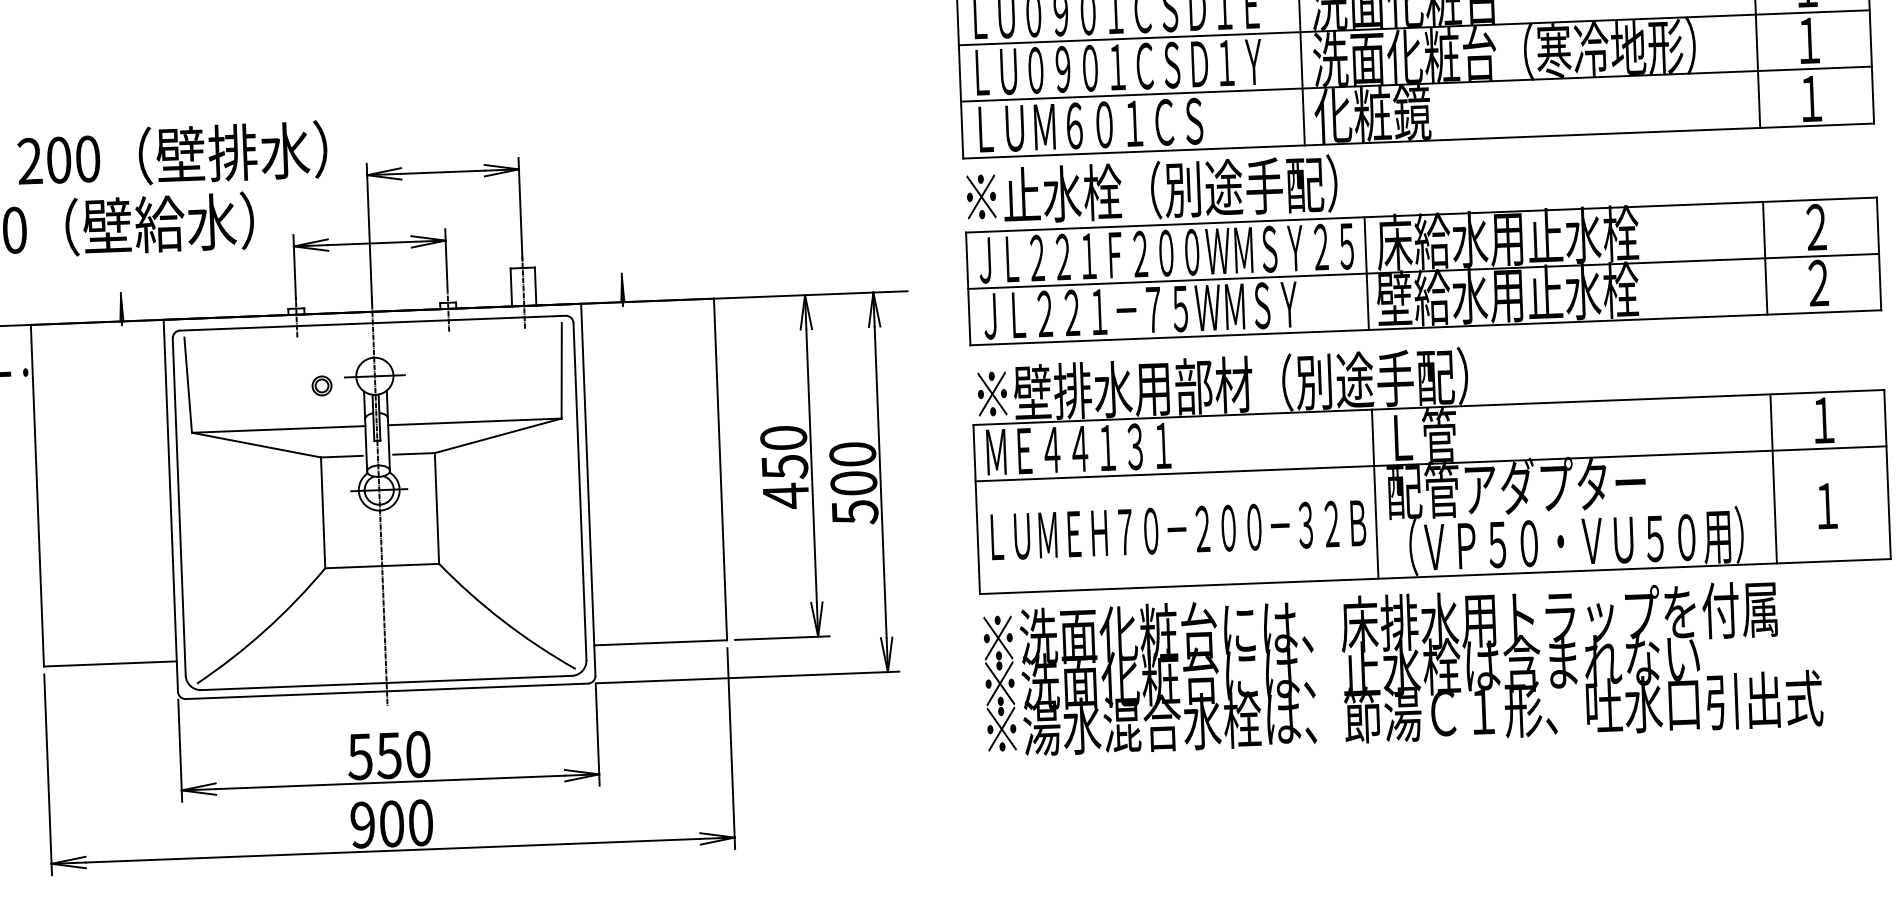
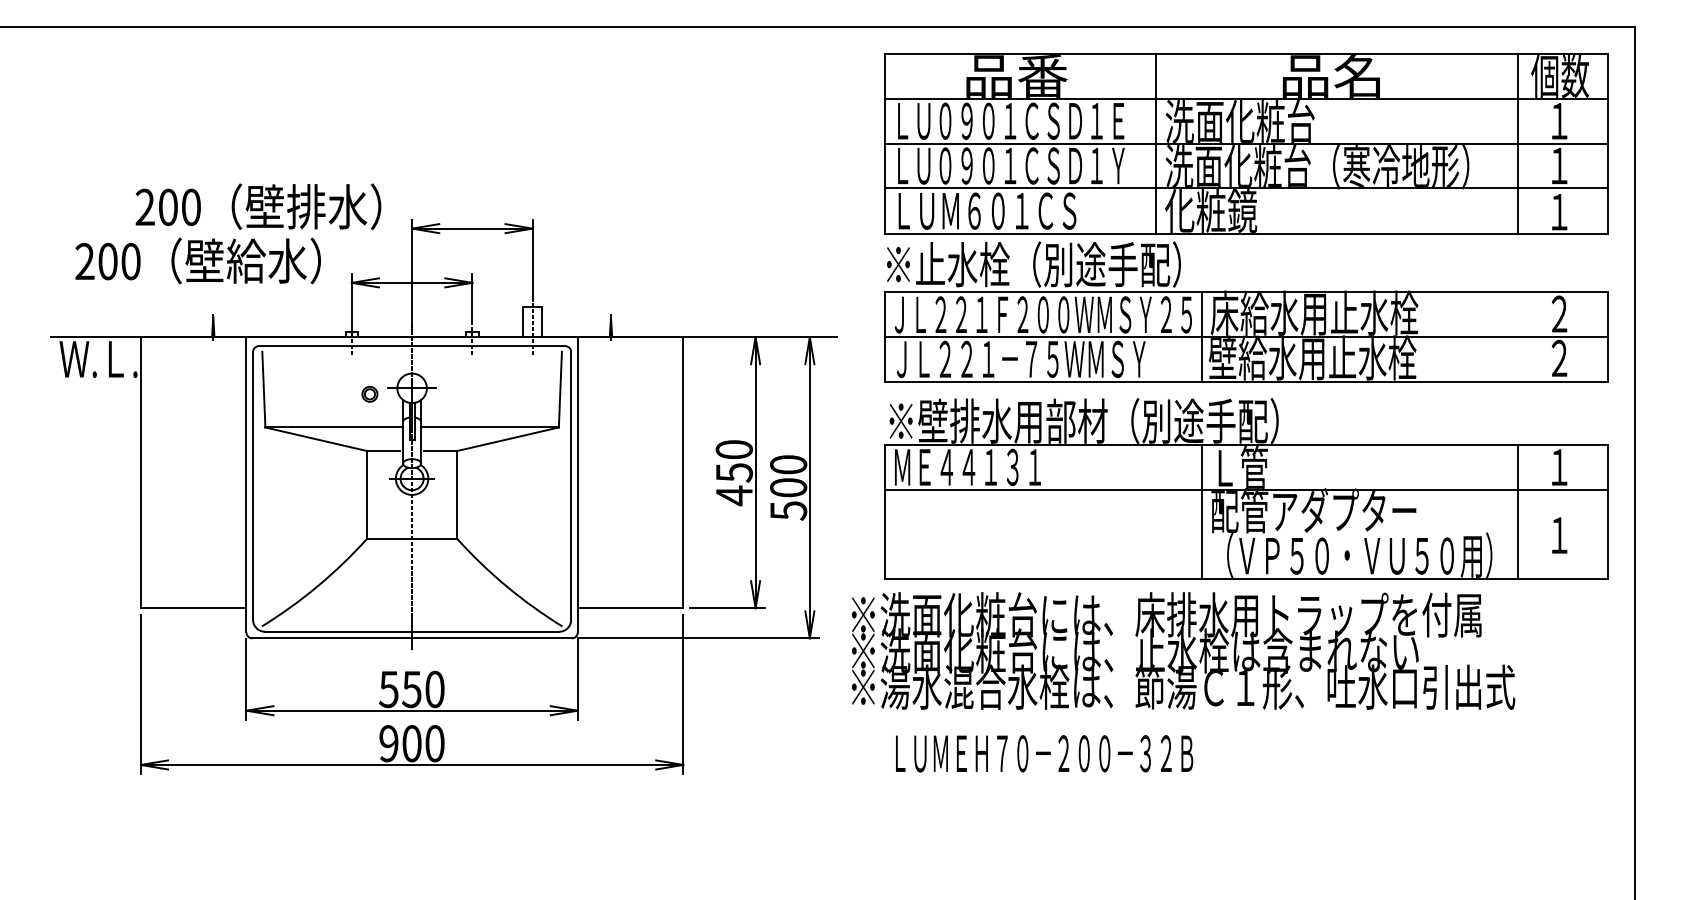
line: (1764, 257) -> (1517, 336), removed
text: (1178, 529) -> (1044, 753), moved
text: (1403, 667) -> (1183, 650), moved

